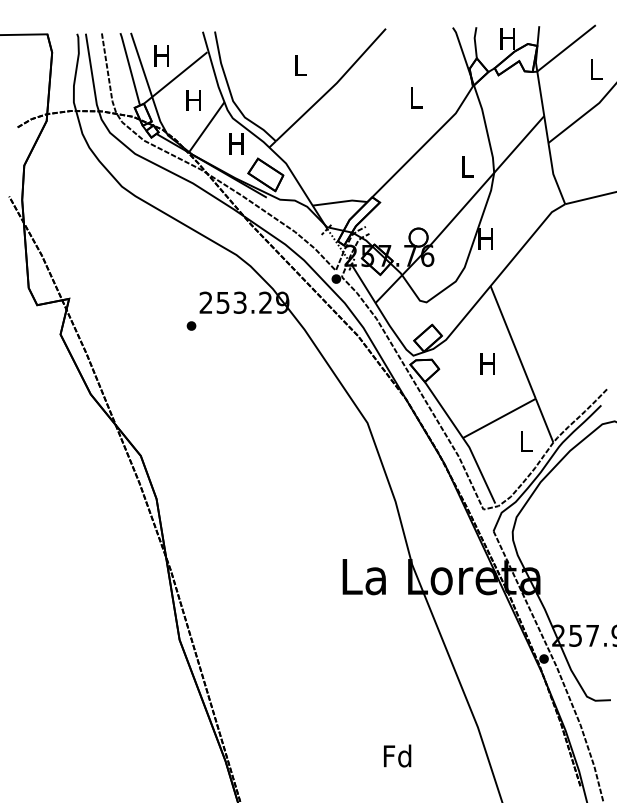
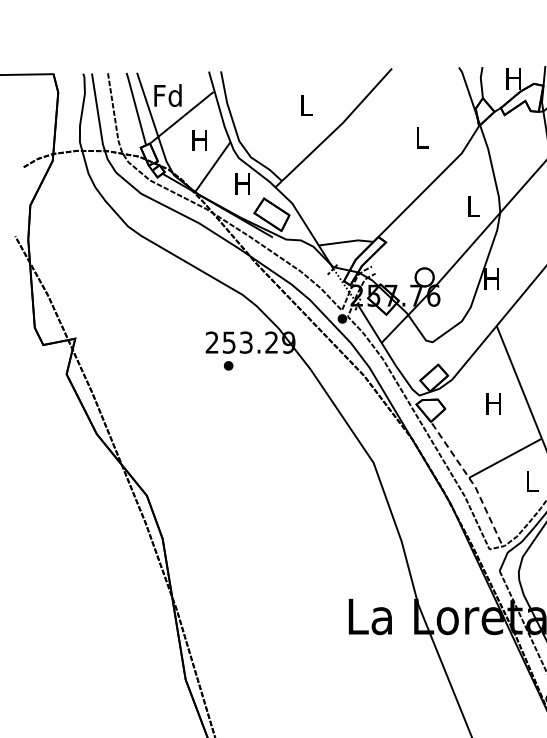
text: (161, 55) -> (167, 95), H -> Fd
part: (191, 325) -> (228, 365), moved
line: (464, 440) -> (470, 480), solid -> dashed

